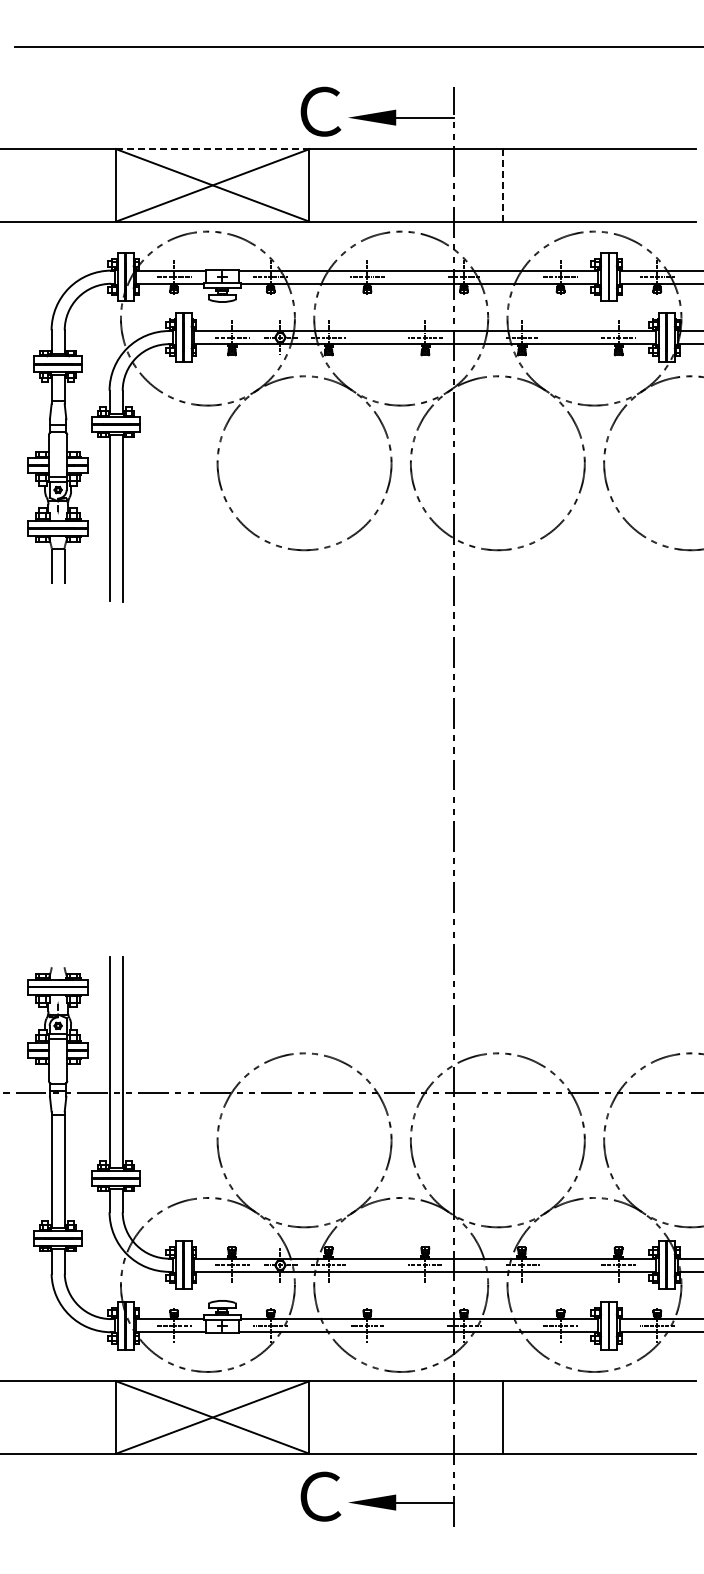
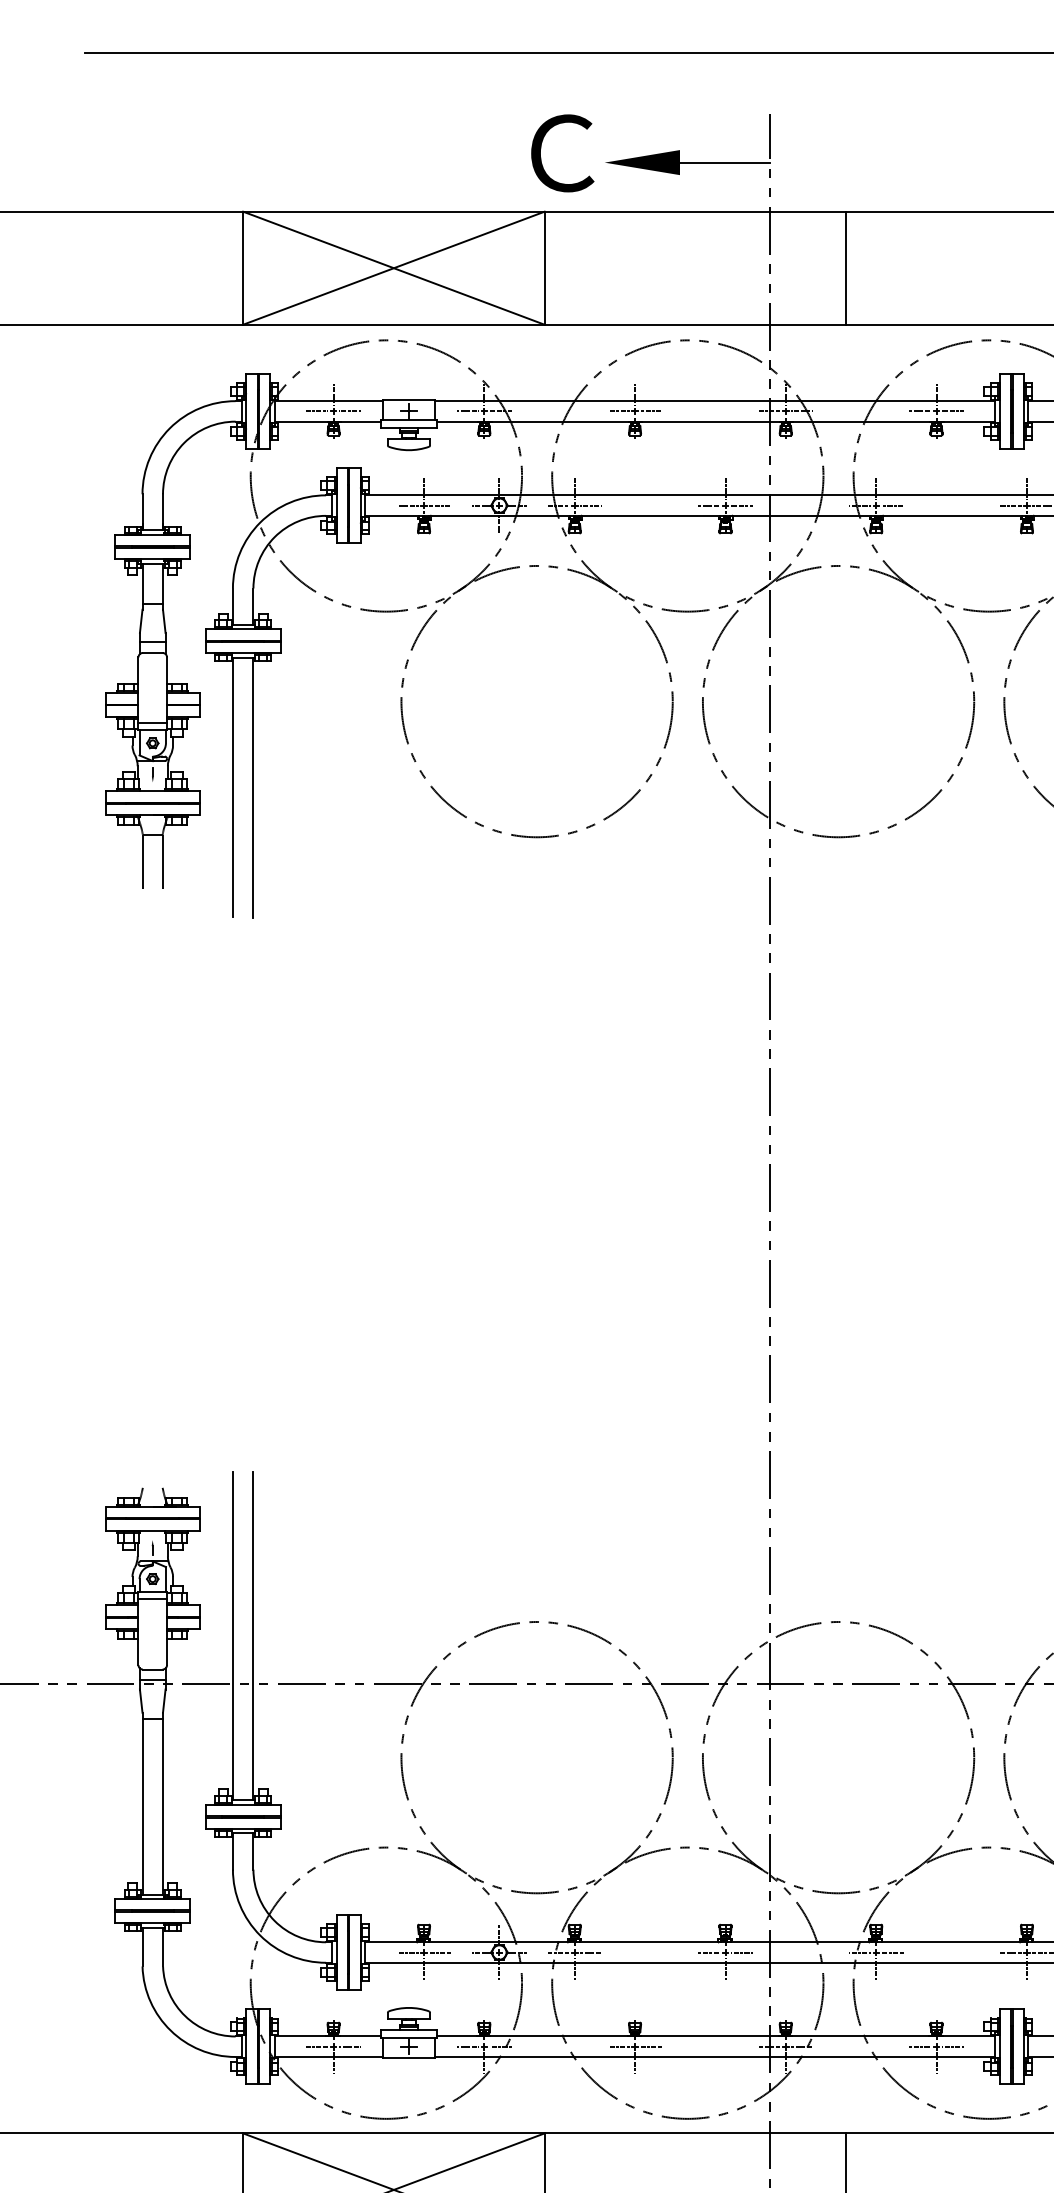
line: (212, 149) -> (393, 212), dashed -> solid
line: (502, 185) -> (845, 268), dashed -> solid

